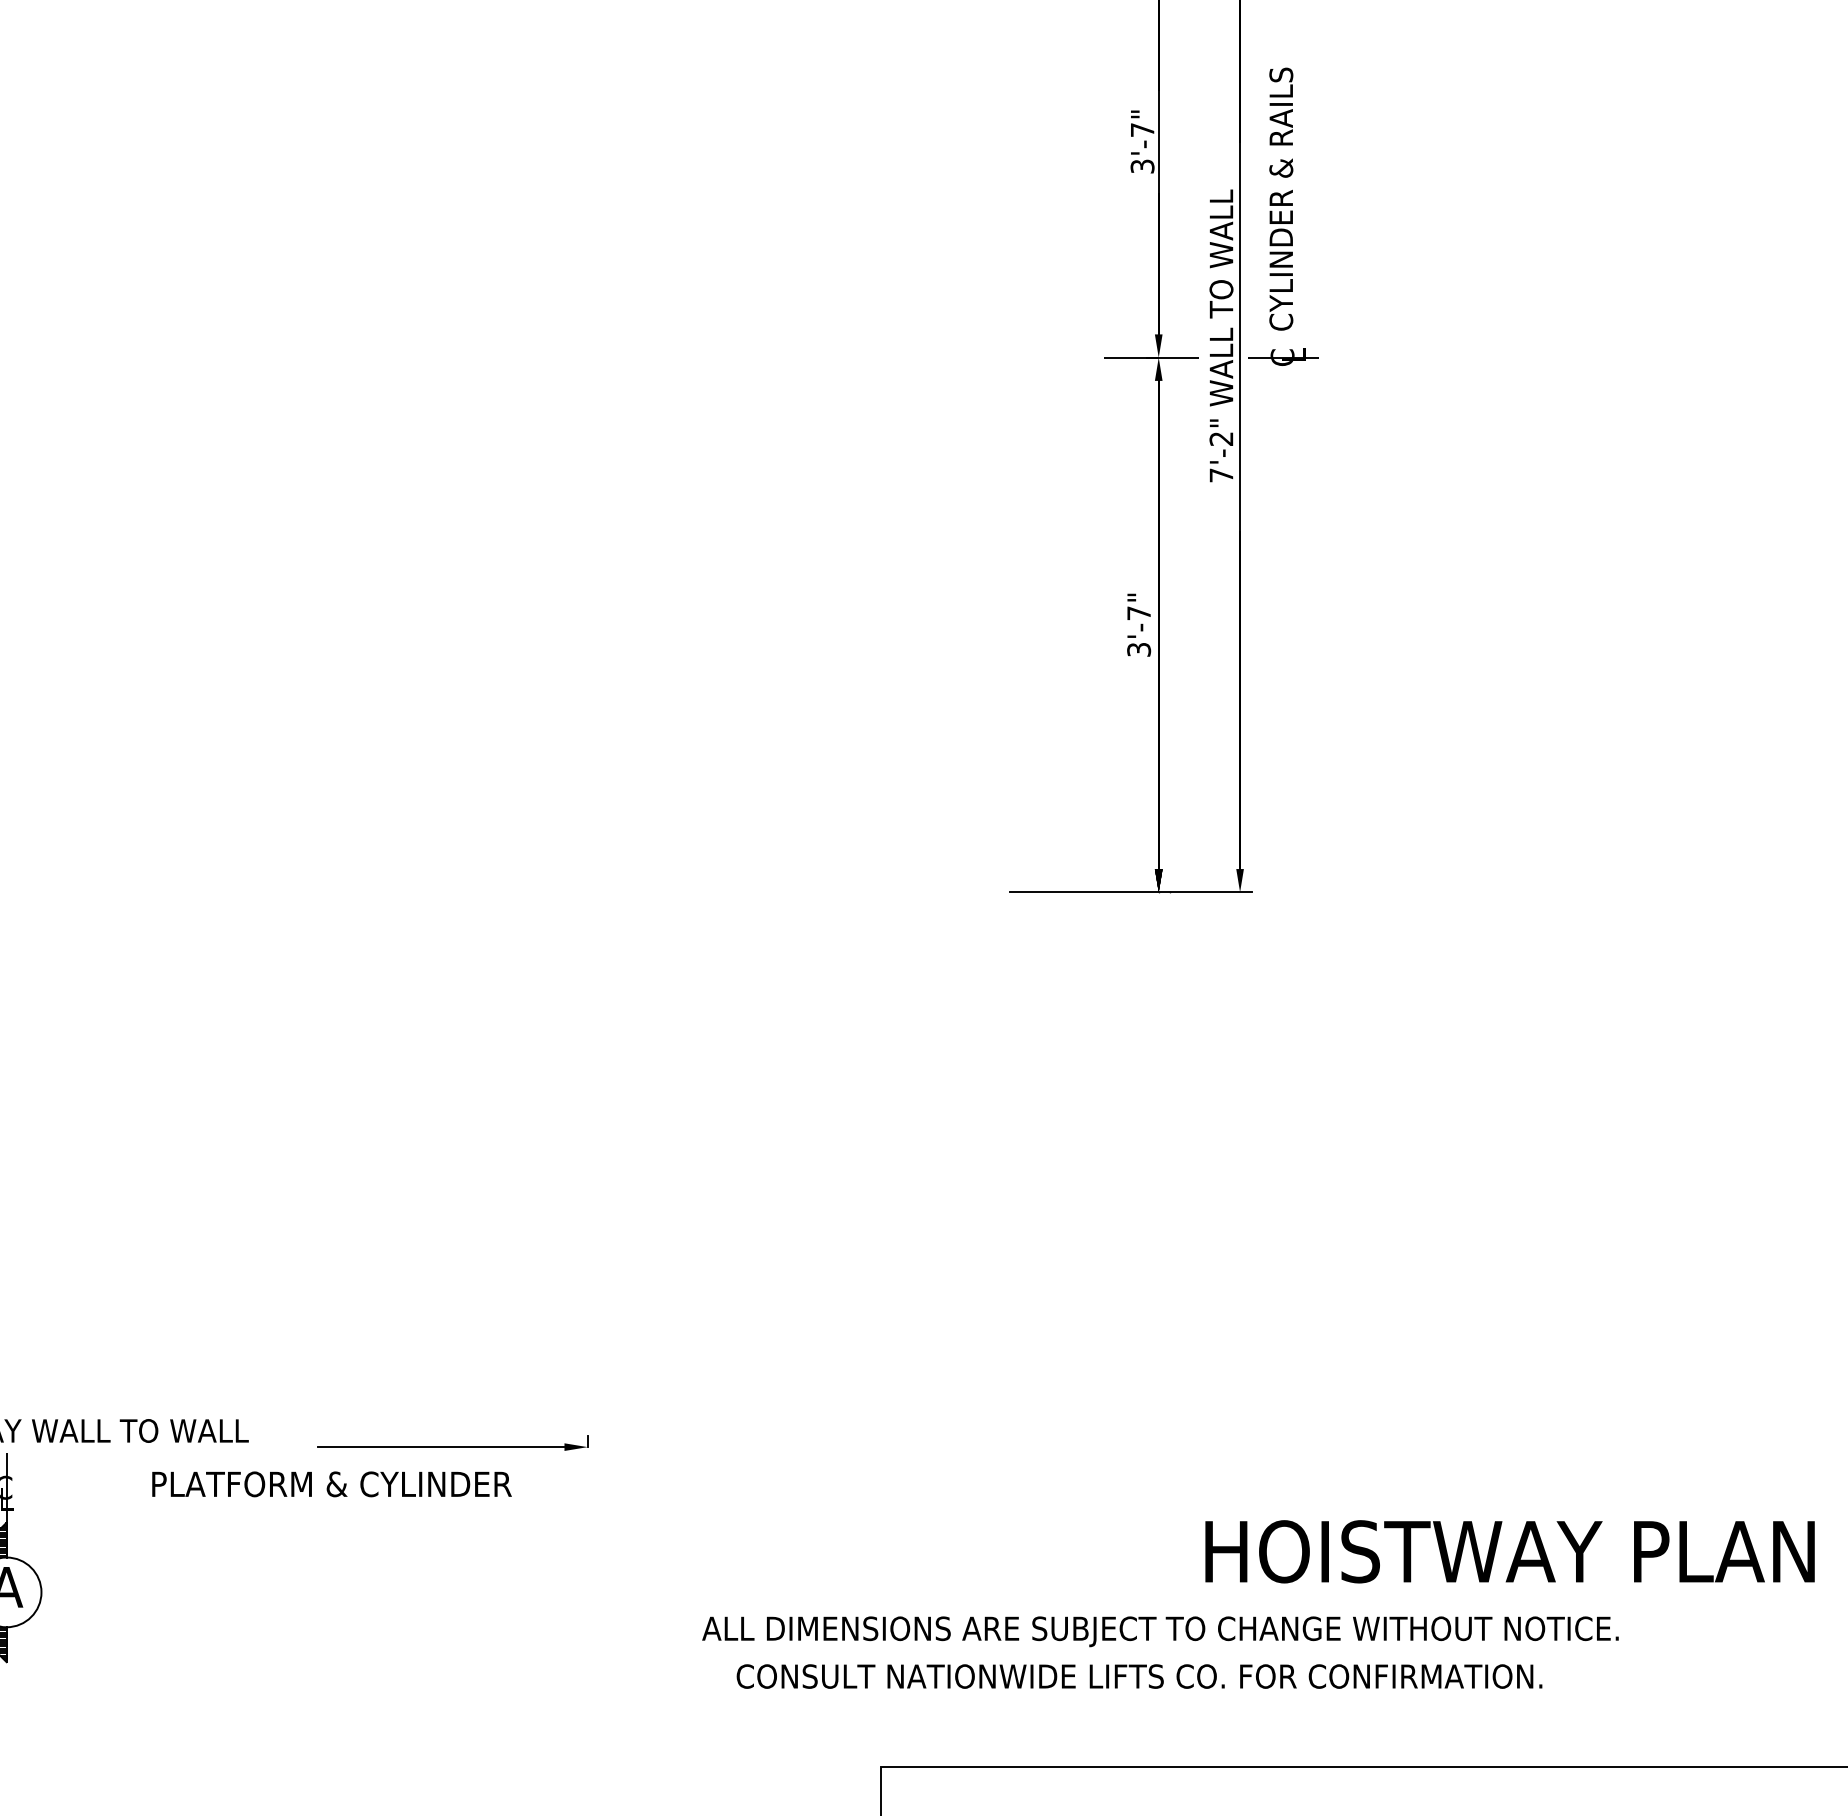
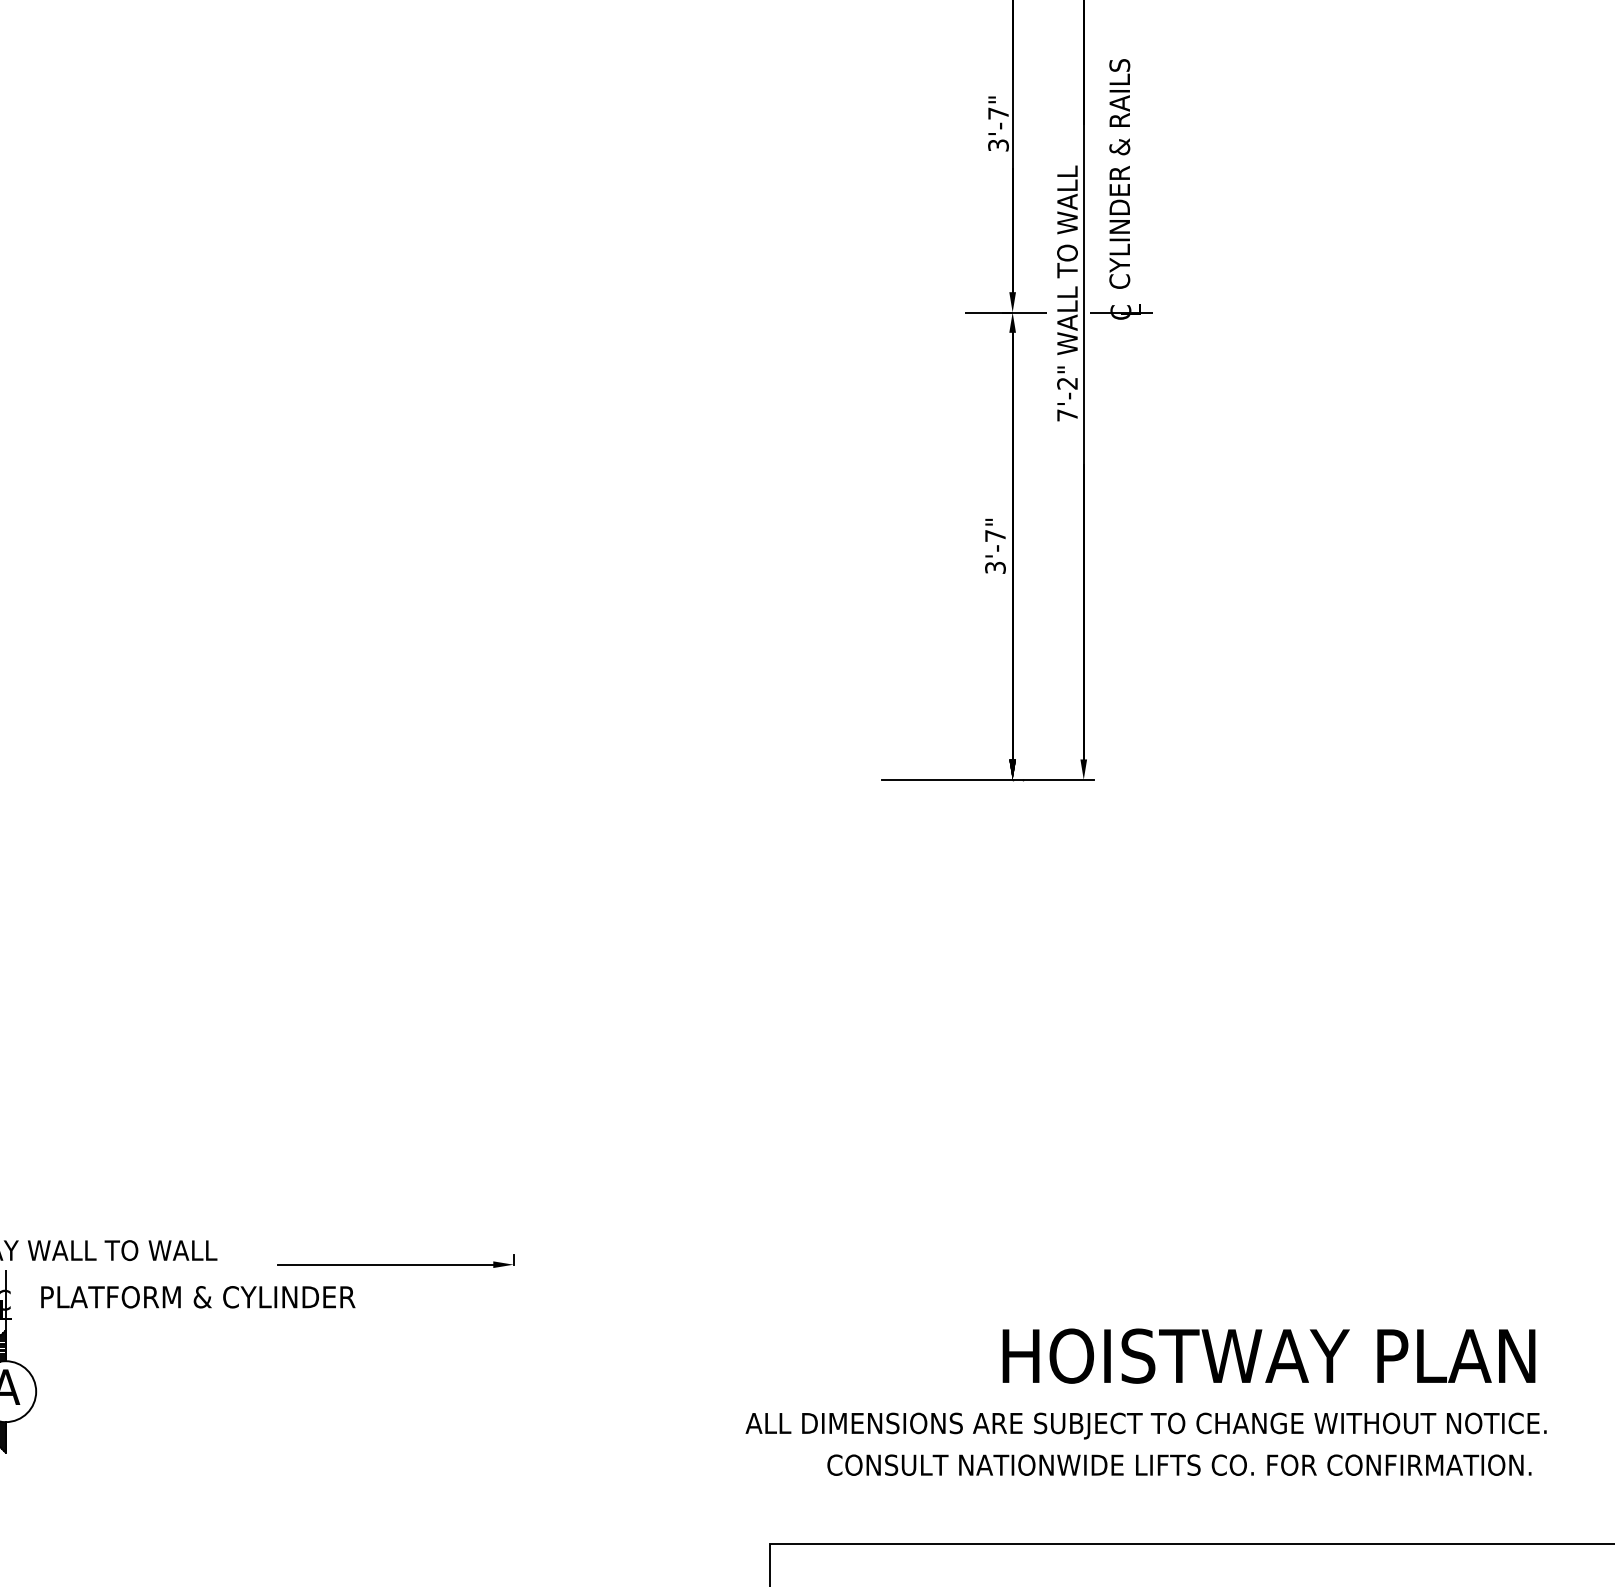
text: (331, 1484) -> (197, 1297), moved
text: (1509, 1551) -> (1268, 1355), moved
text: (1160, 1631) -> (1146, 1425), moved
text: (1139, 1676) -> (1179, 1465), moved

